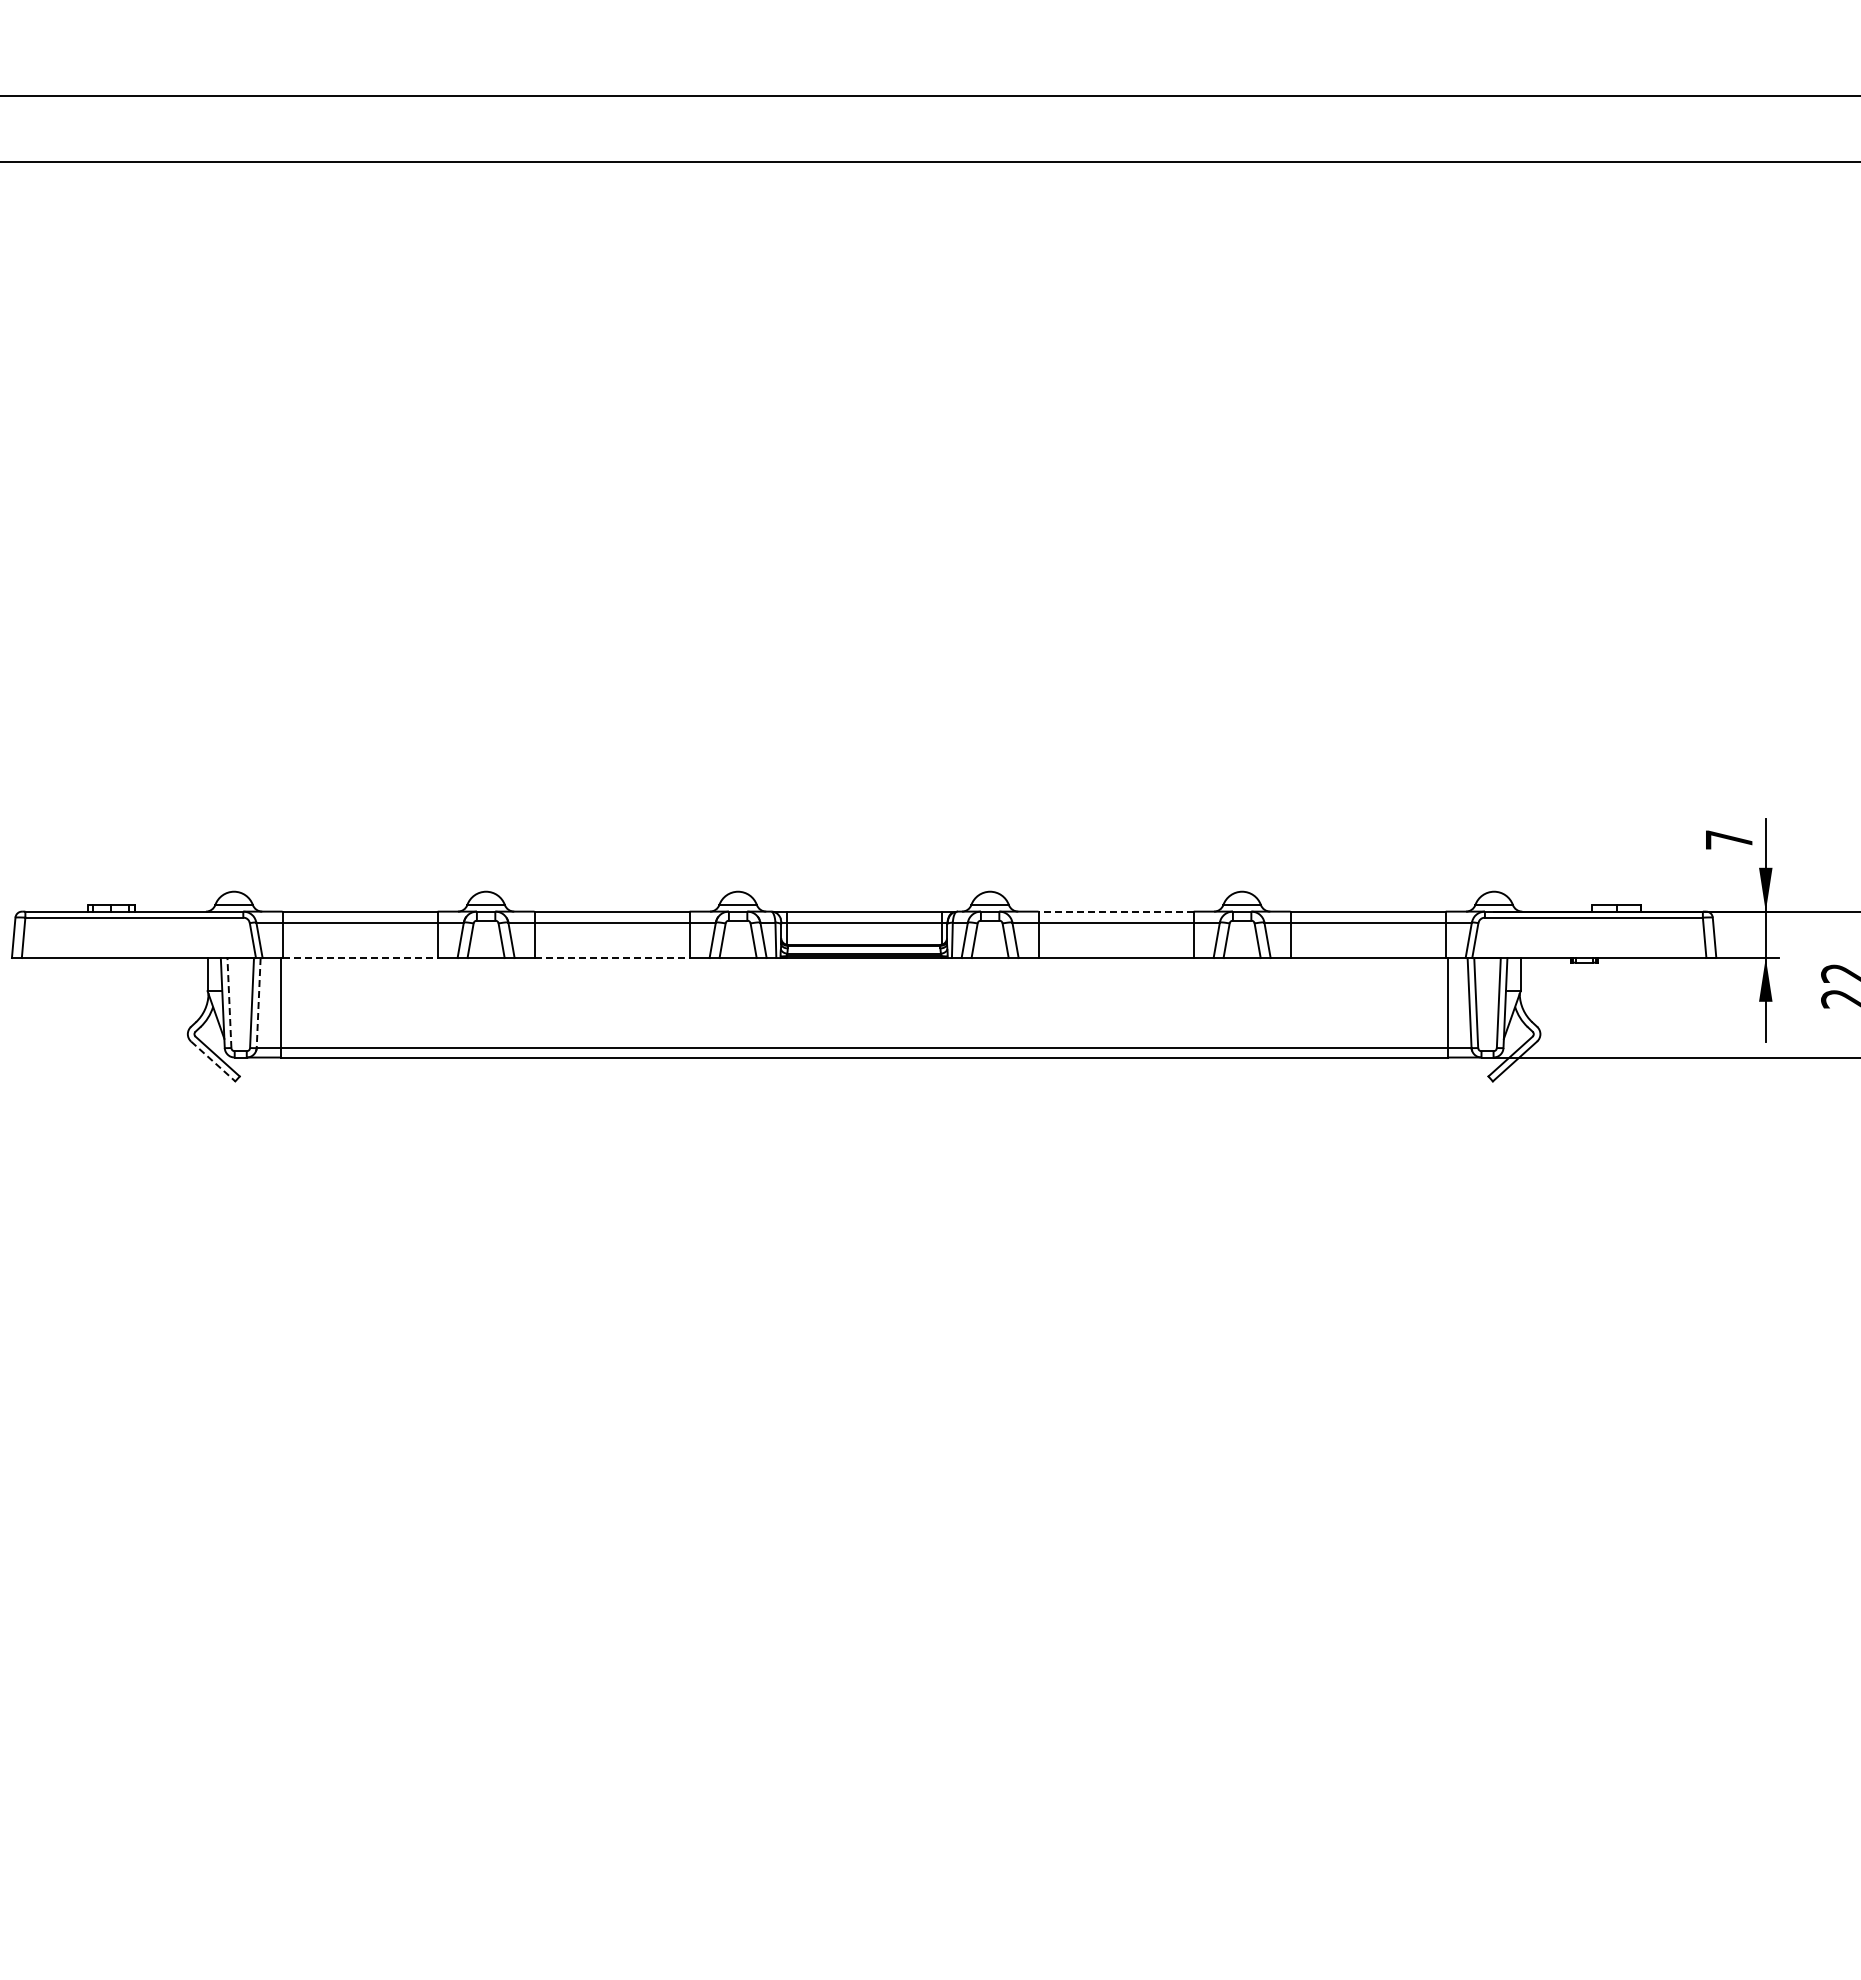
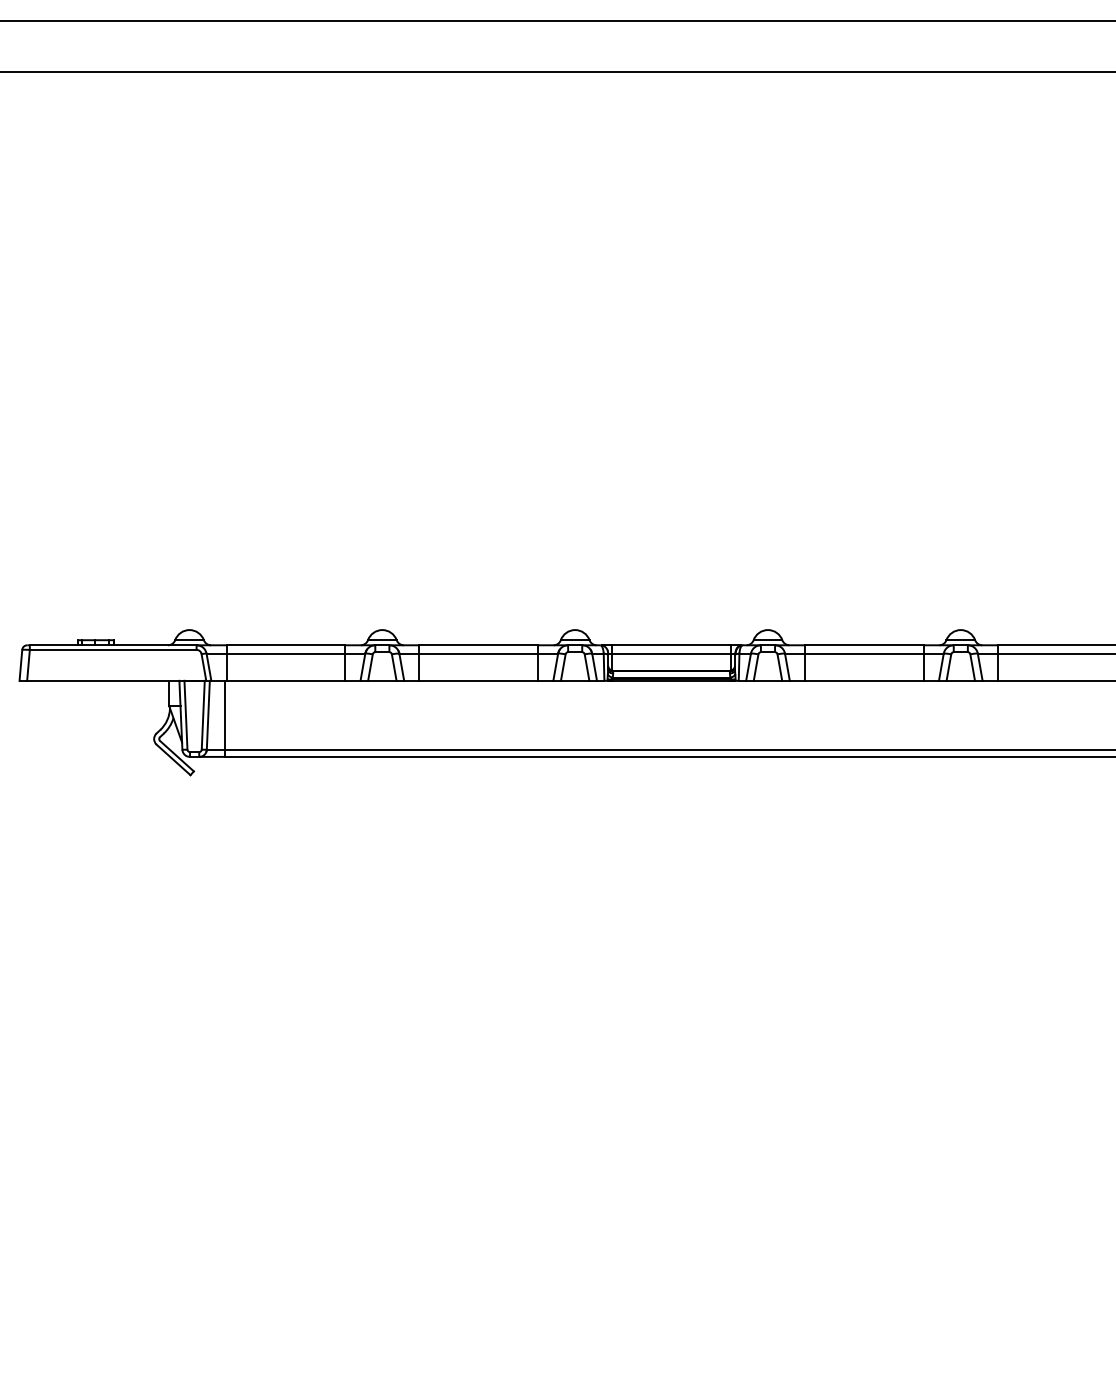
line: (1116, 911) -> (864, 645), dashed -> solid
line: (360, 958) -> (286, 681), dashed -> solid
line: (612, 958) -> (479, 681), dashed -> solid
line: (229, 1002) -> (186, 714), dashed -> solid
line: (258, 1003) -> (208, 715), dashed -> solid
line: (213, 1061) -> (173, 759), dashed -> solid

